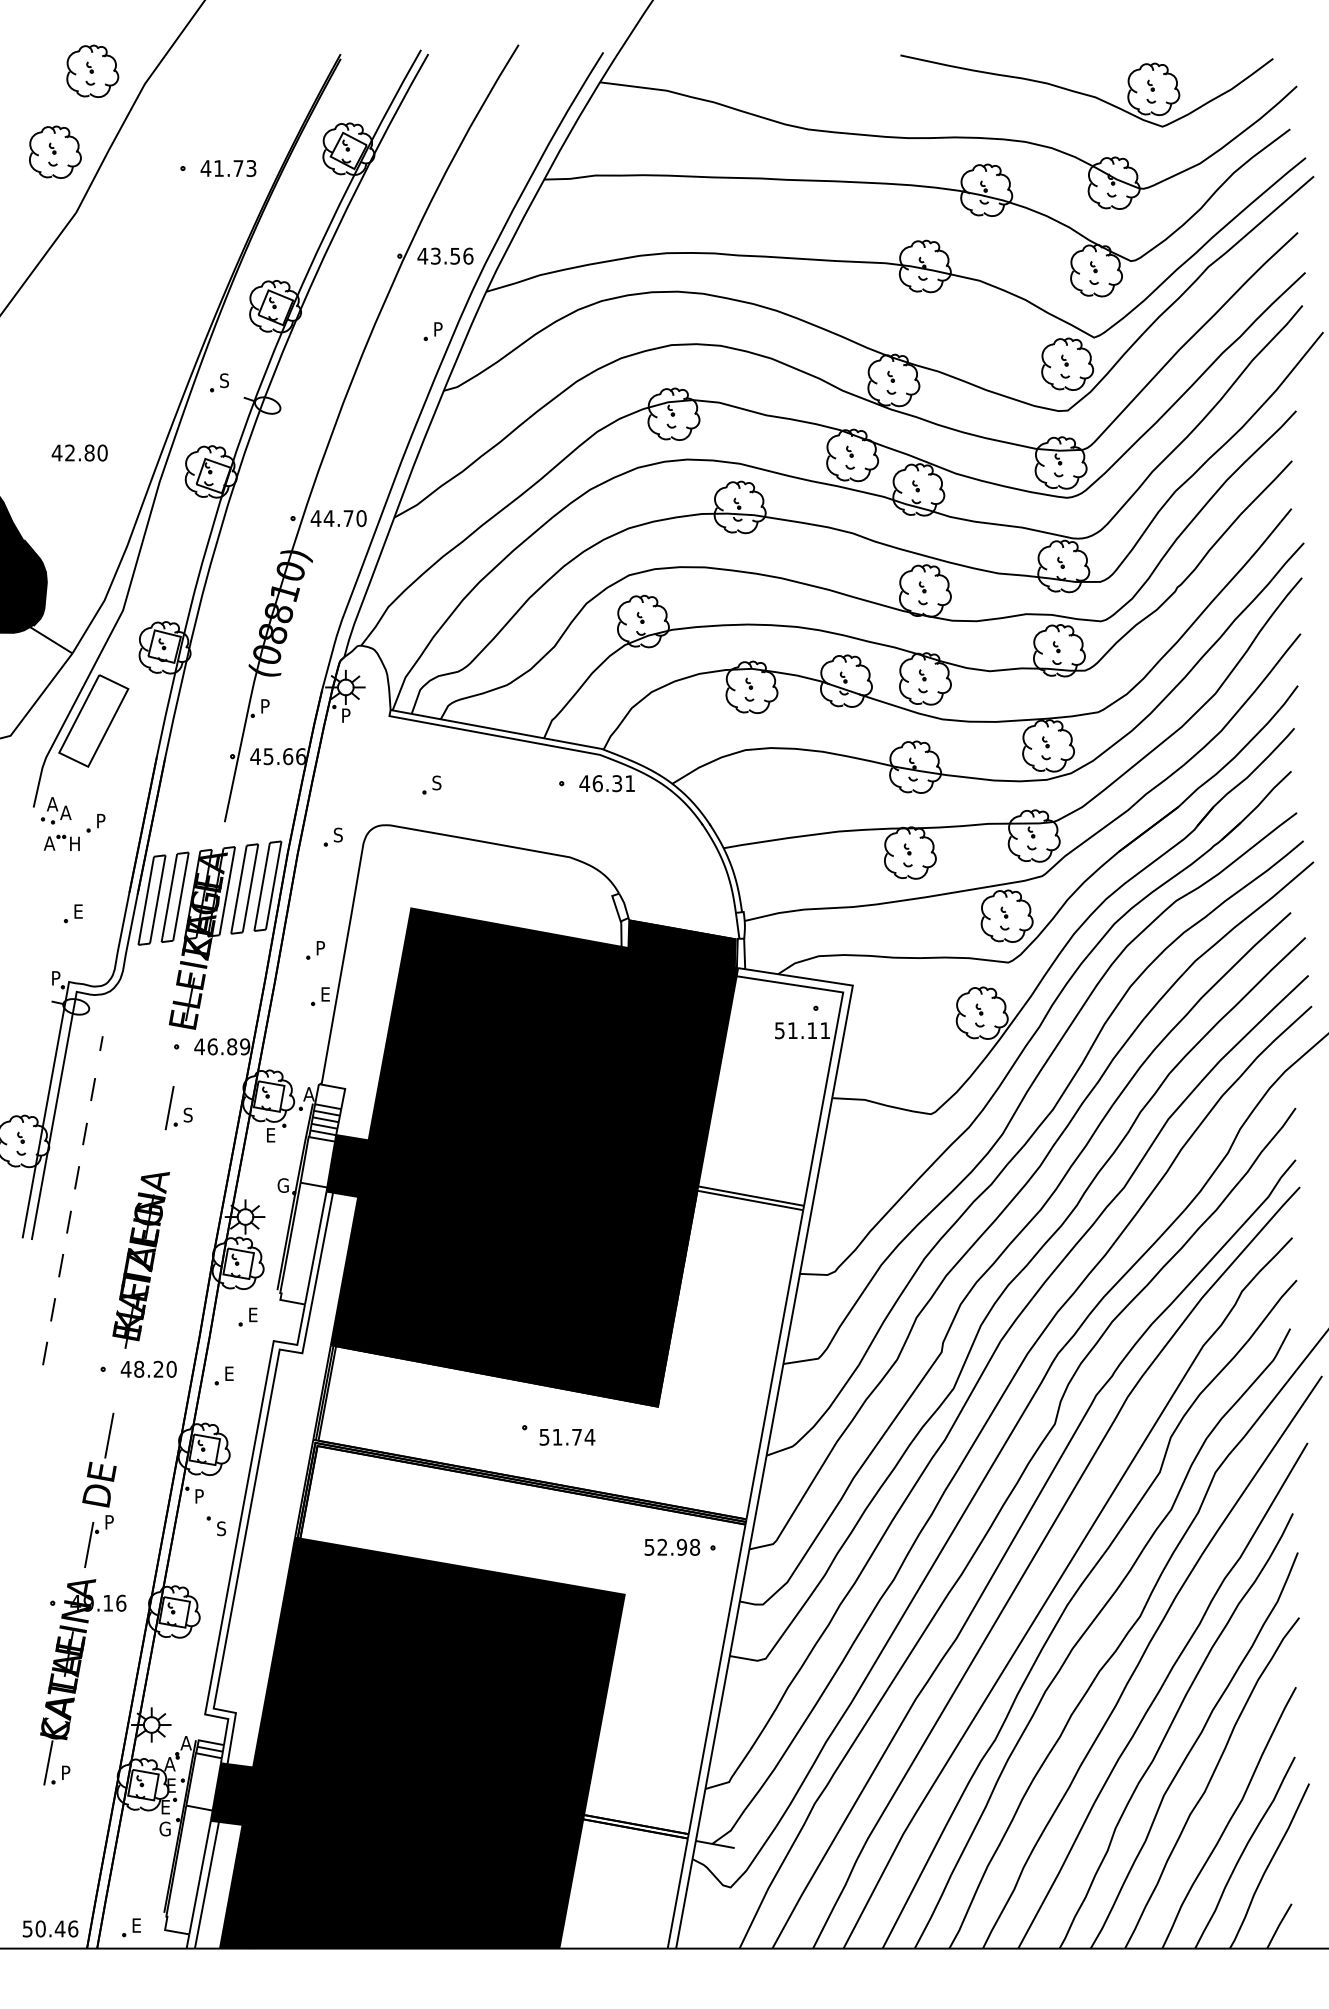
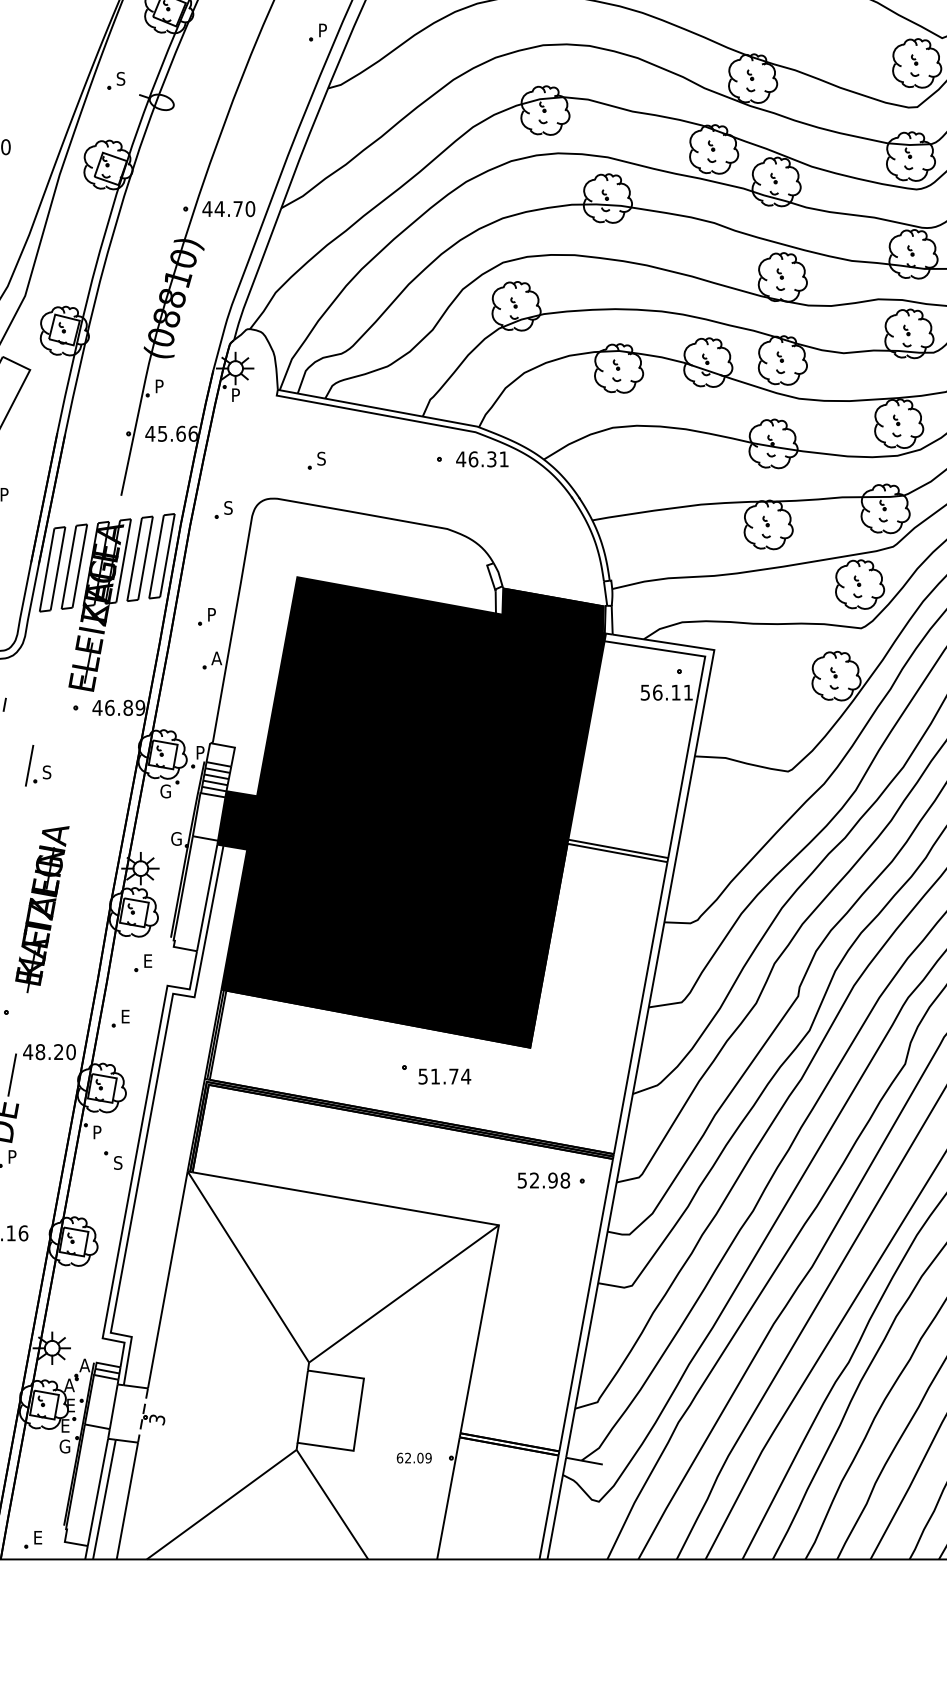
text: (325, 994) -> (216, 658), E -> A
text: (792, 1030) -> (657, 692), 51.11 -> 56.11
text: (308, 1094) -> (200, 752), A -> P
part: (178, 1108) -> (37, 766), moved
text: (271, 1134) -> (165, 790), E -> G
text: (148, 1368) -> (49, 1051), moved
fill: (417, 1742) -> (303, 1364), removed

